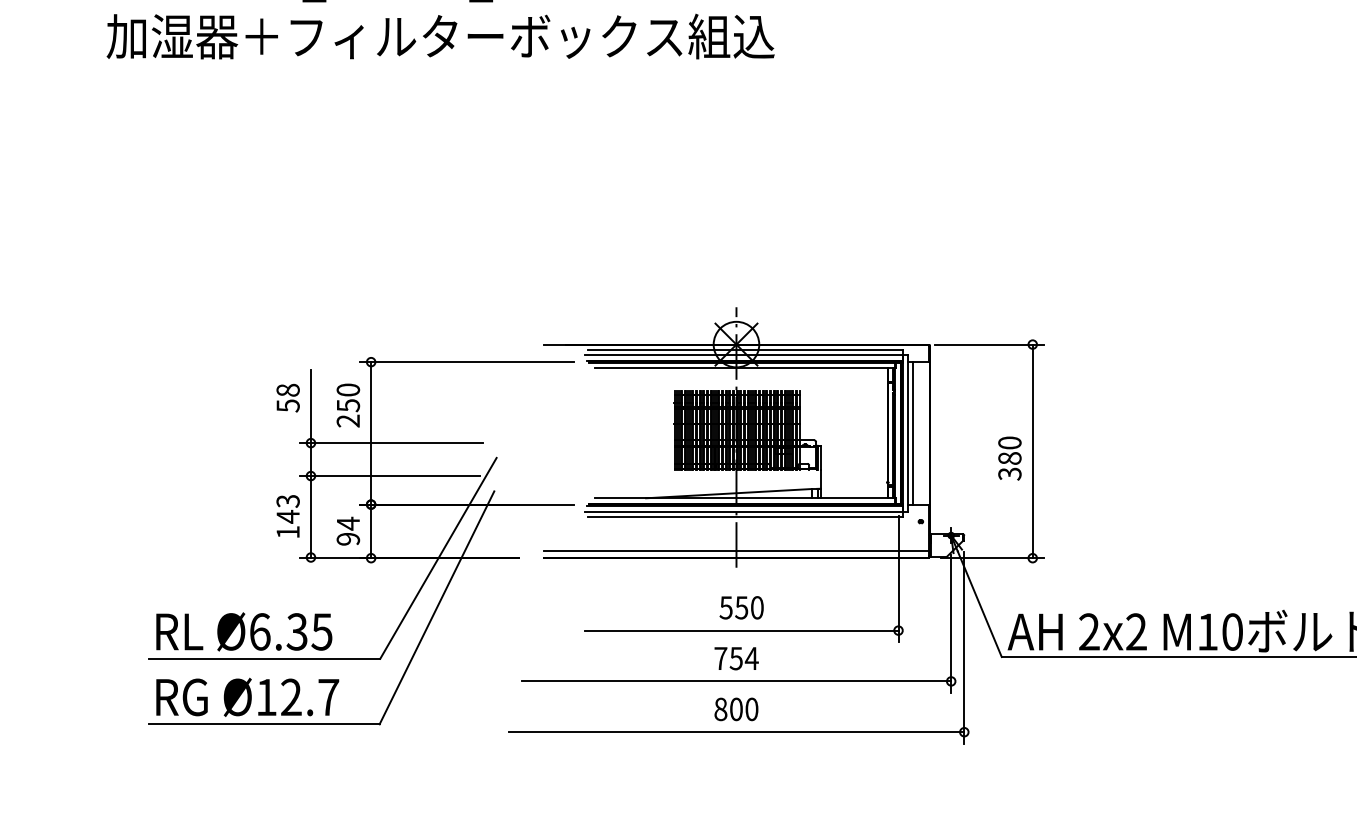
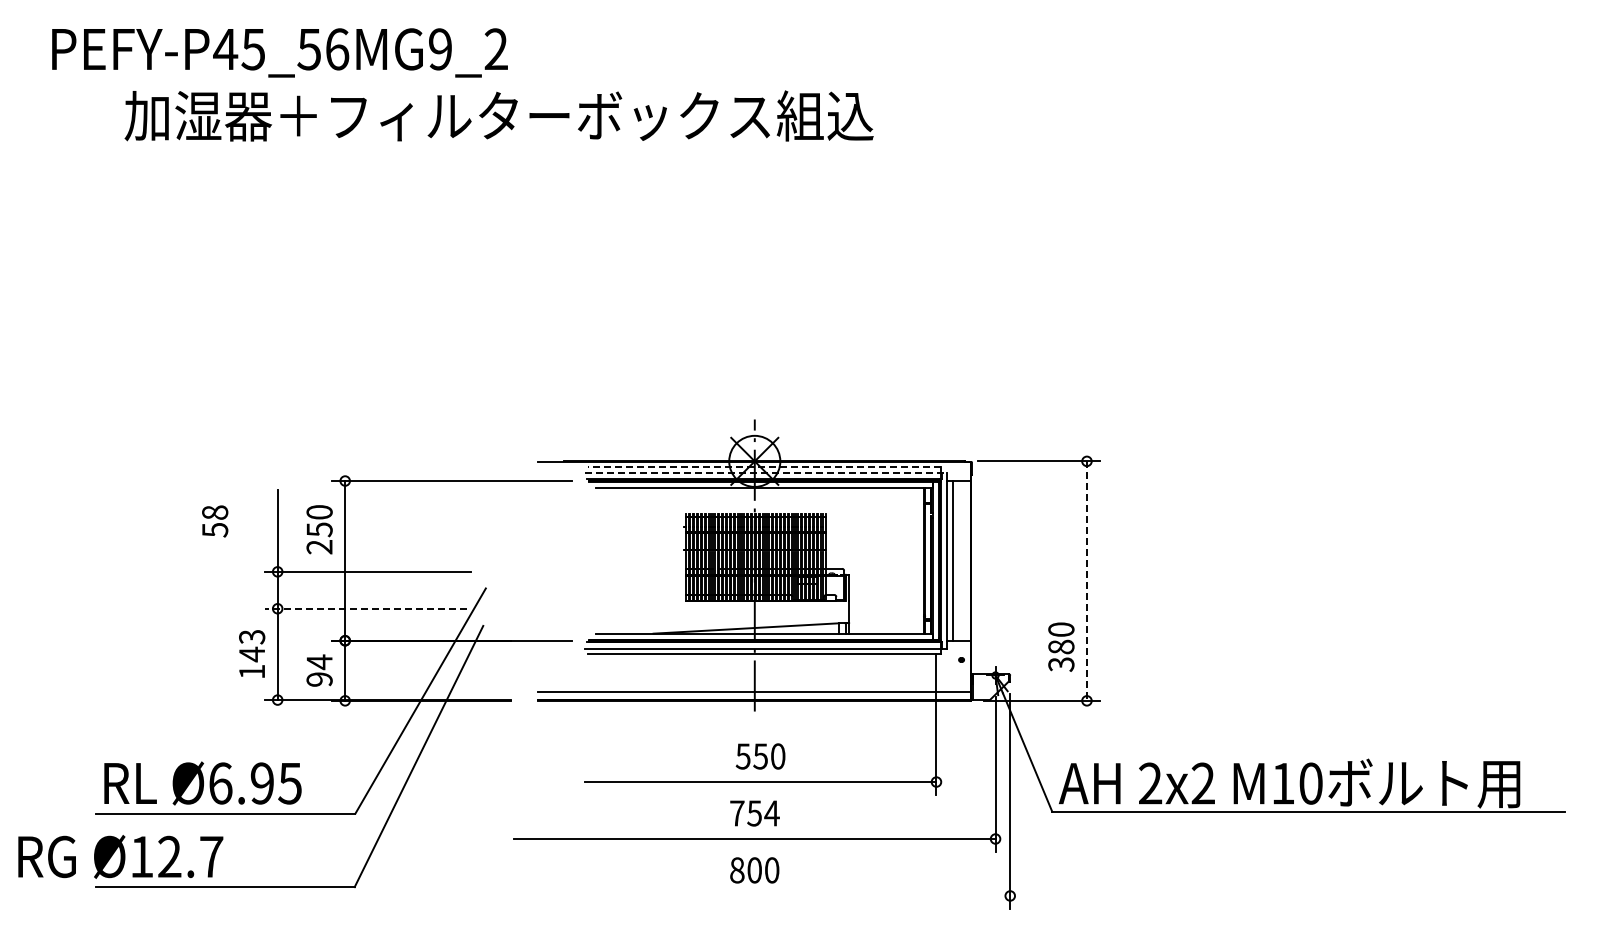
text: (440, 36) -> (498, 115), moved
line: (745, 350) -> (764, 467), solid -> dashed
line: (746, 355) -> (766, 473), solid -> dashed
text: (288, 398) -> (215, 521), moved
line: (1032, 451) -> (1086, 581), solid -> dashed
text: (1010, 457) -> (1061, 646), moved
line: (389, 475) -> (365, 608), solid -> dashed
text: (296, 631) -> (261, 783), Ø6.35 -> Ø6.95
text: (247, 697) -> (120, 856), moved
line: (736, 731) -> (754, 895), removed

